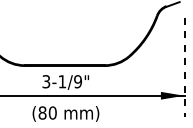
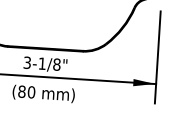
line: (185, 67) -> (157, 57), dashed -> solid
text: (78, 81) -> (57, 64), 3-1/9" -> 3-1/8"

